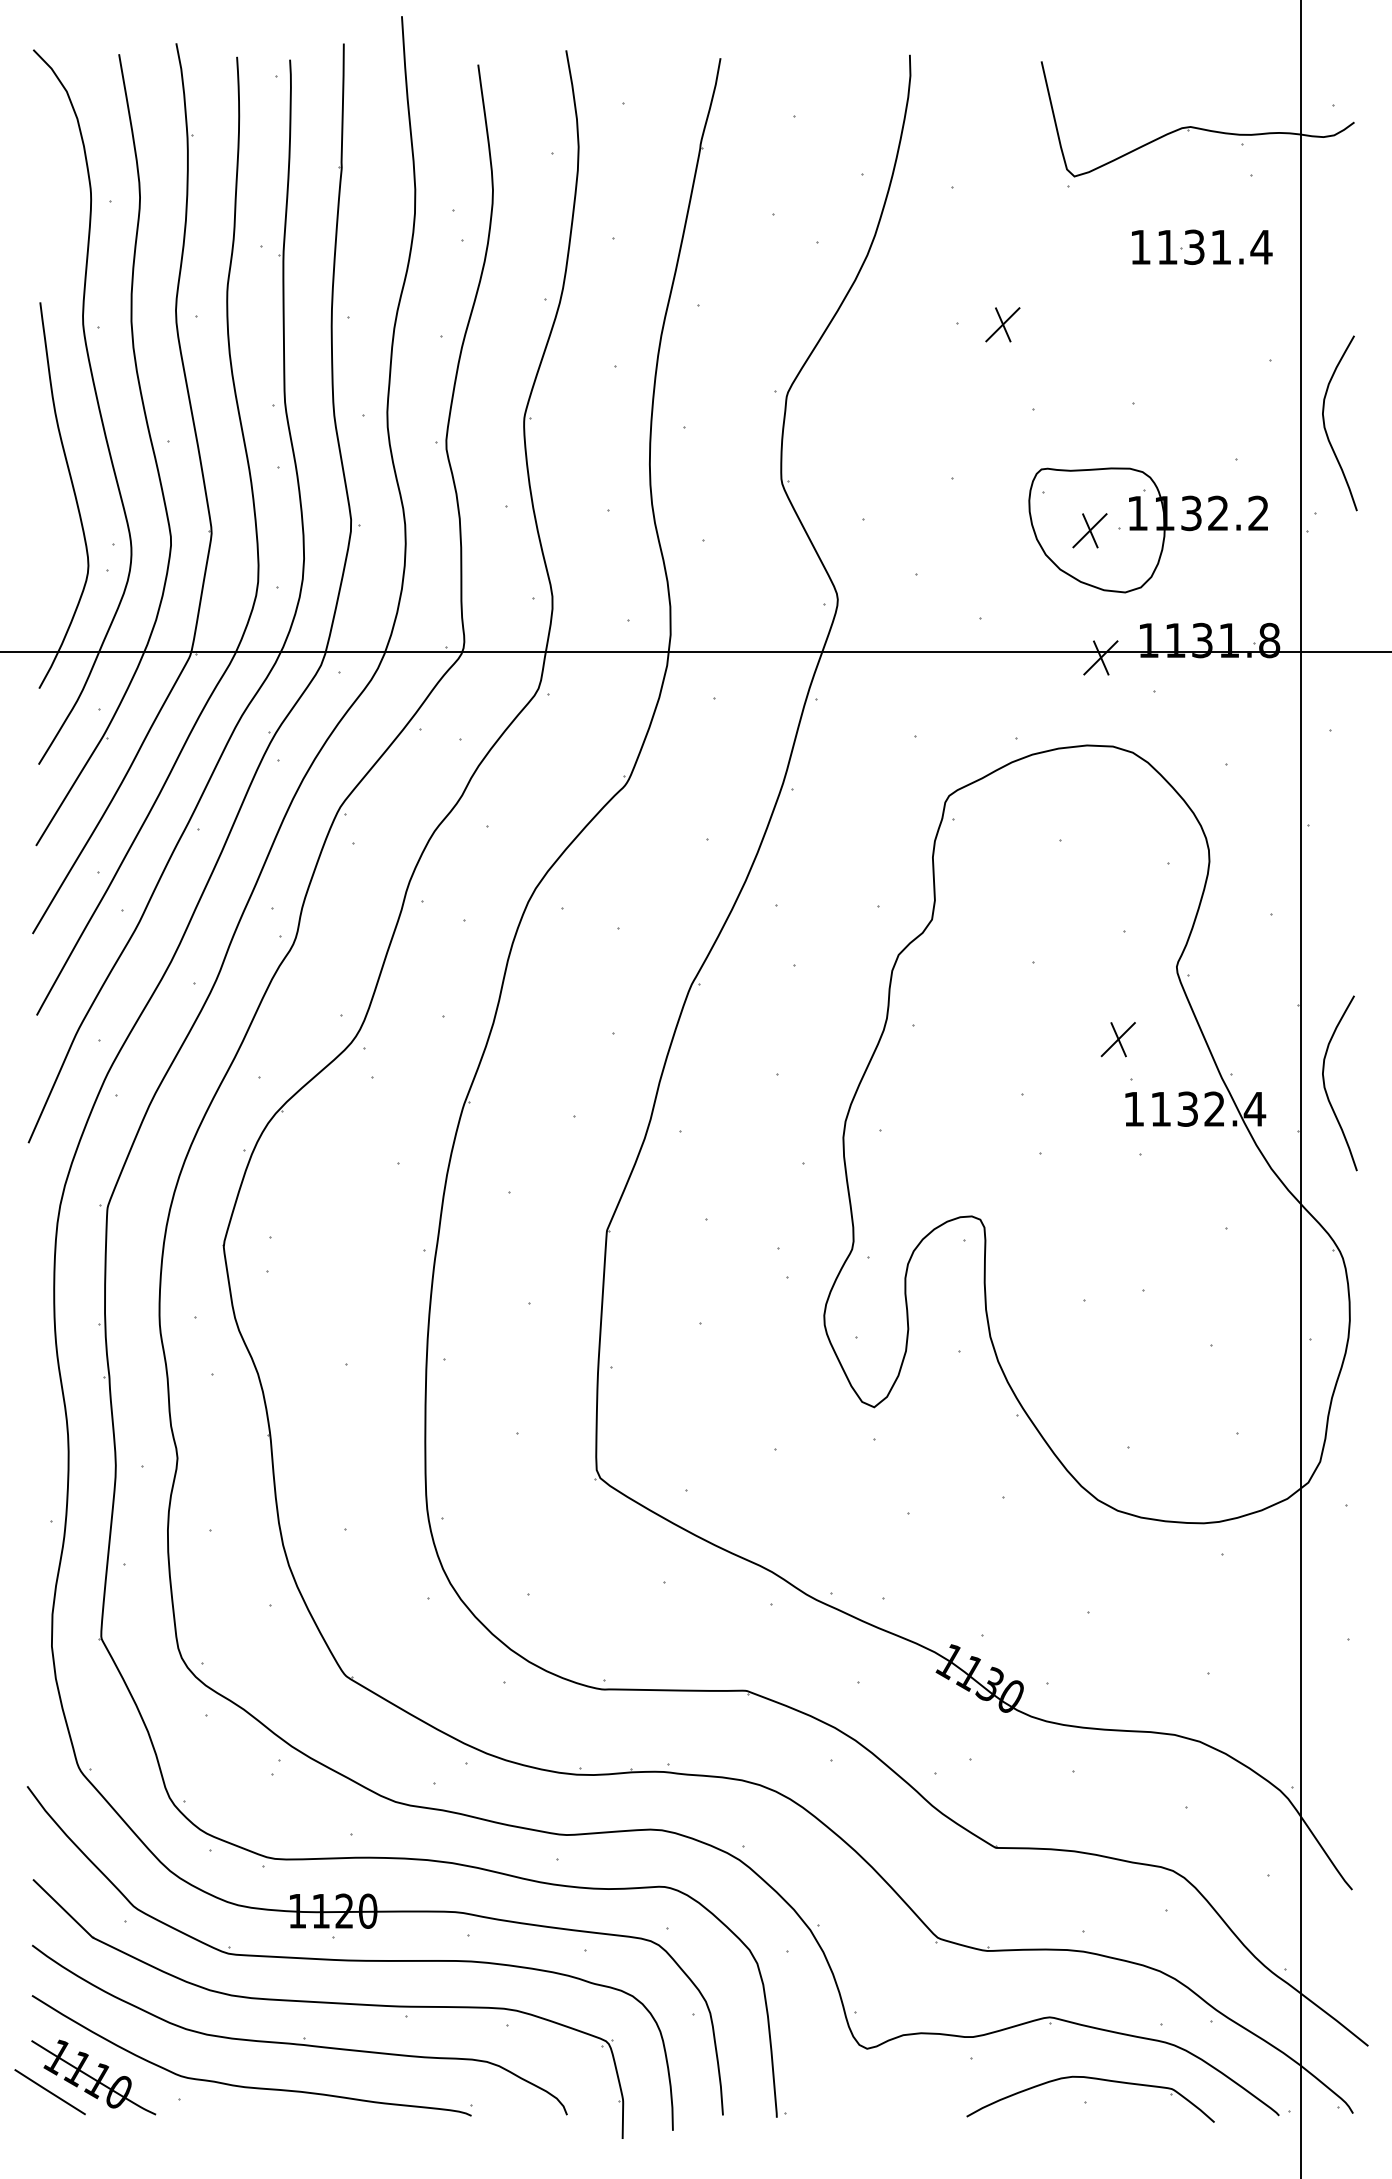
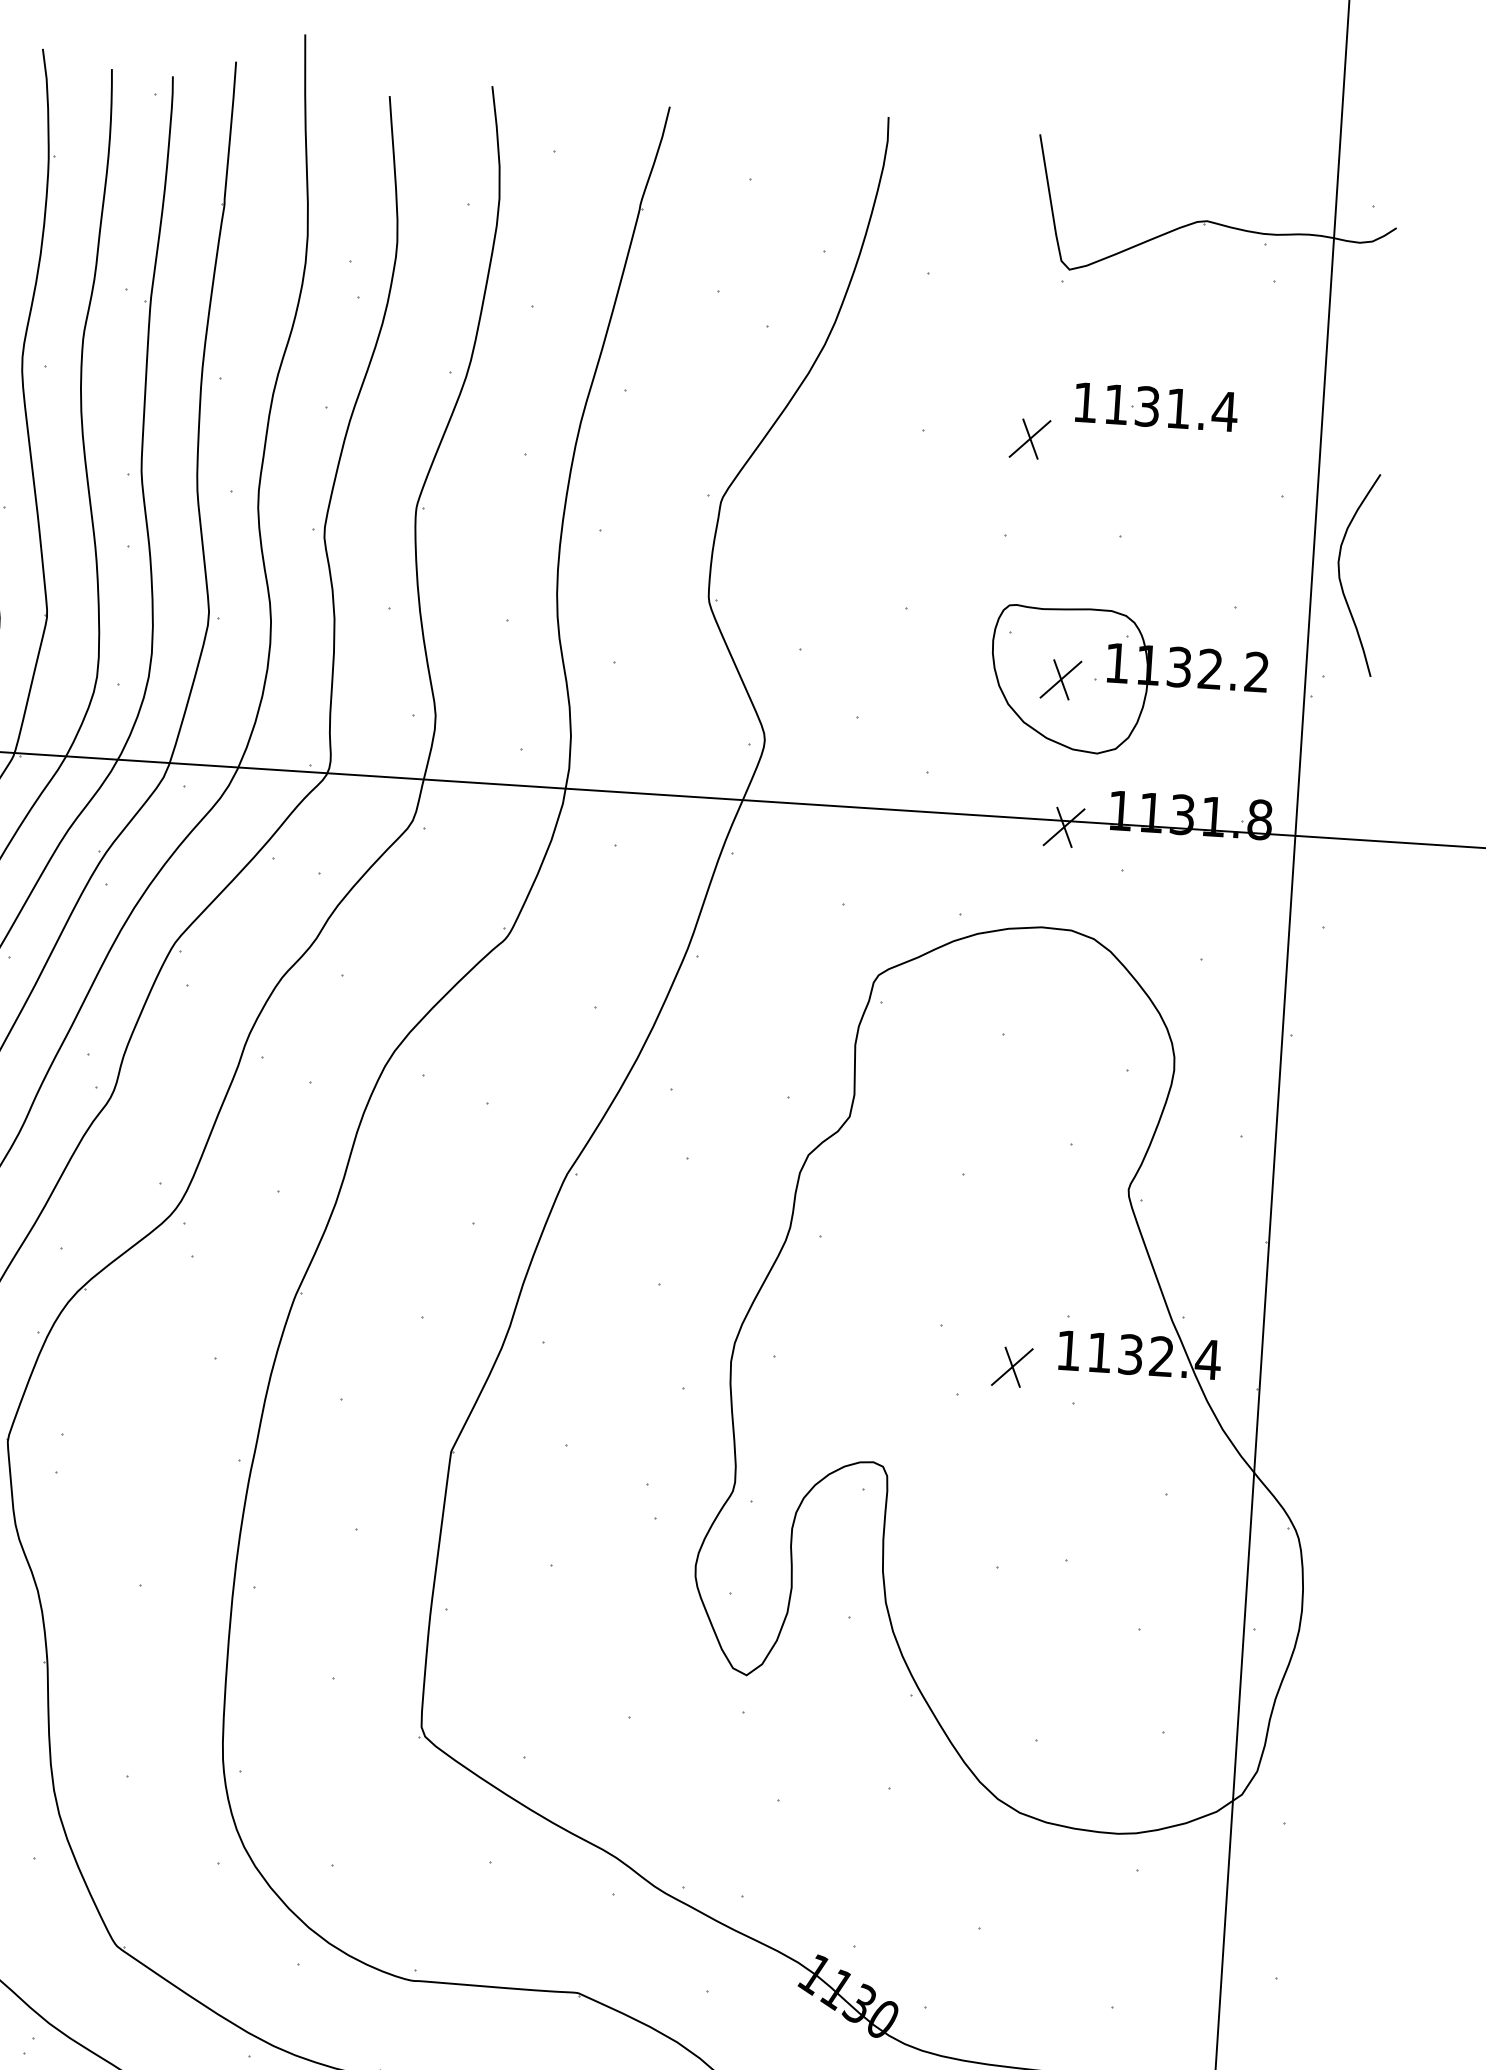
part: (1202, 246) -> (1156, 406), moved
part: (1002, 324) -> (1029, 438), moved
part: (1117, 1039) -> (1011, 1366), moved
curve: (1325, 1084) -> (1291, 1336), removed

